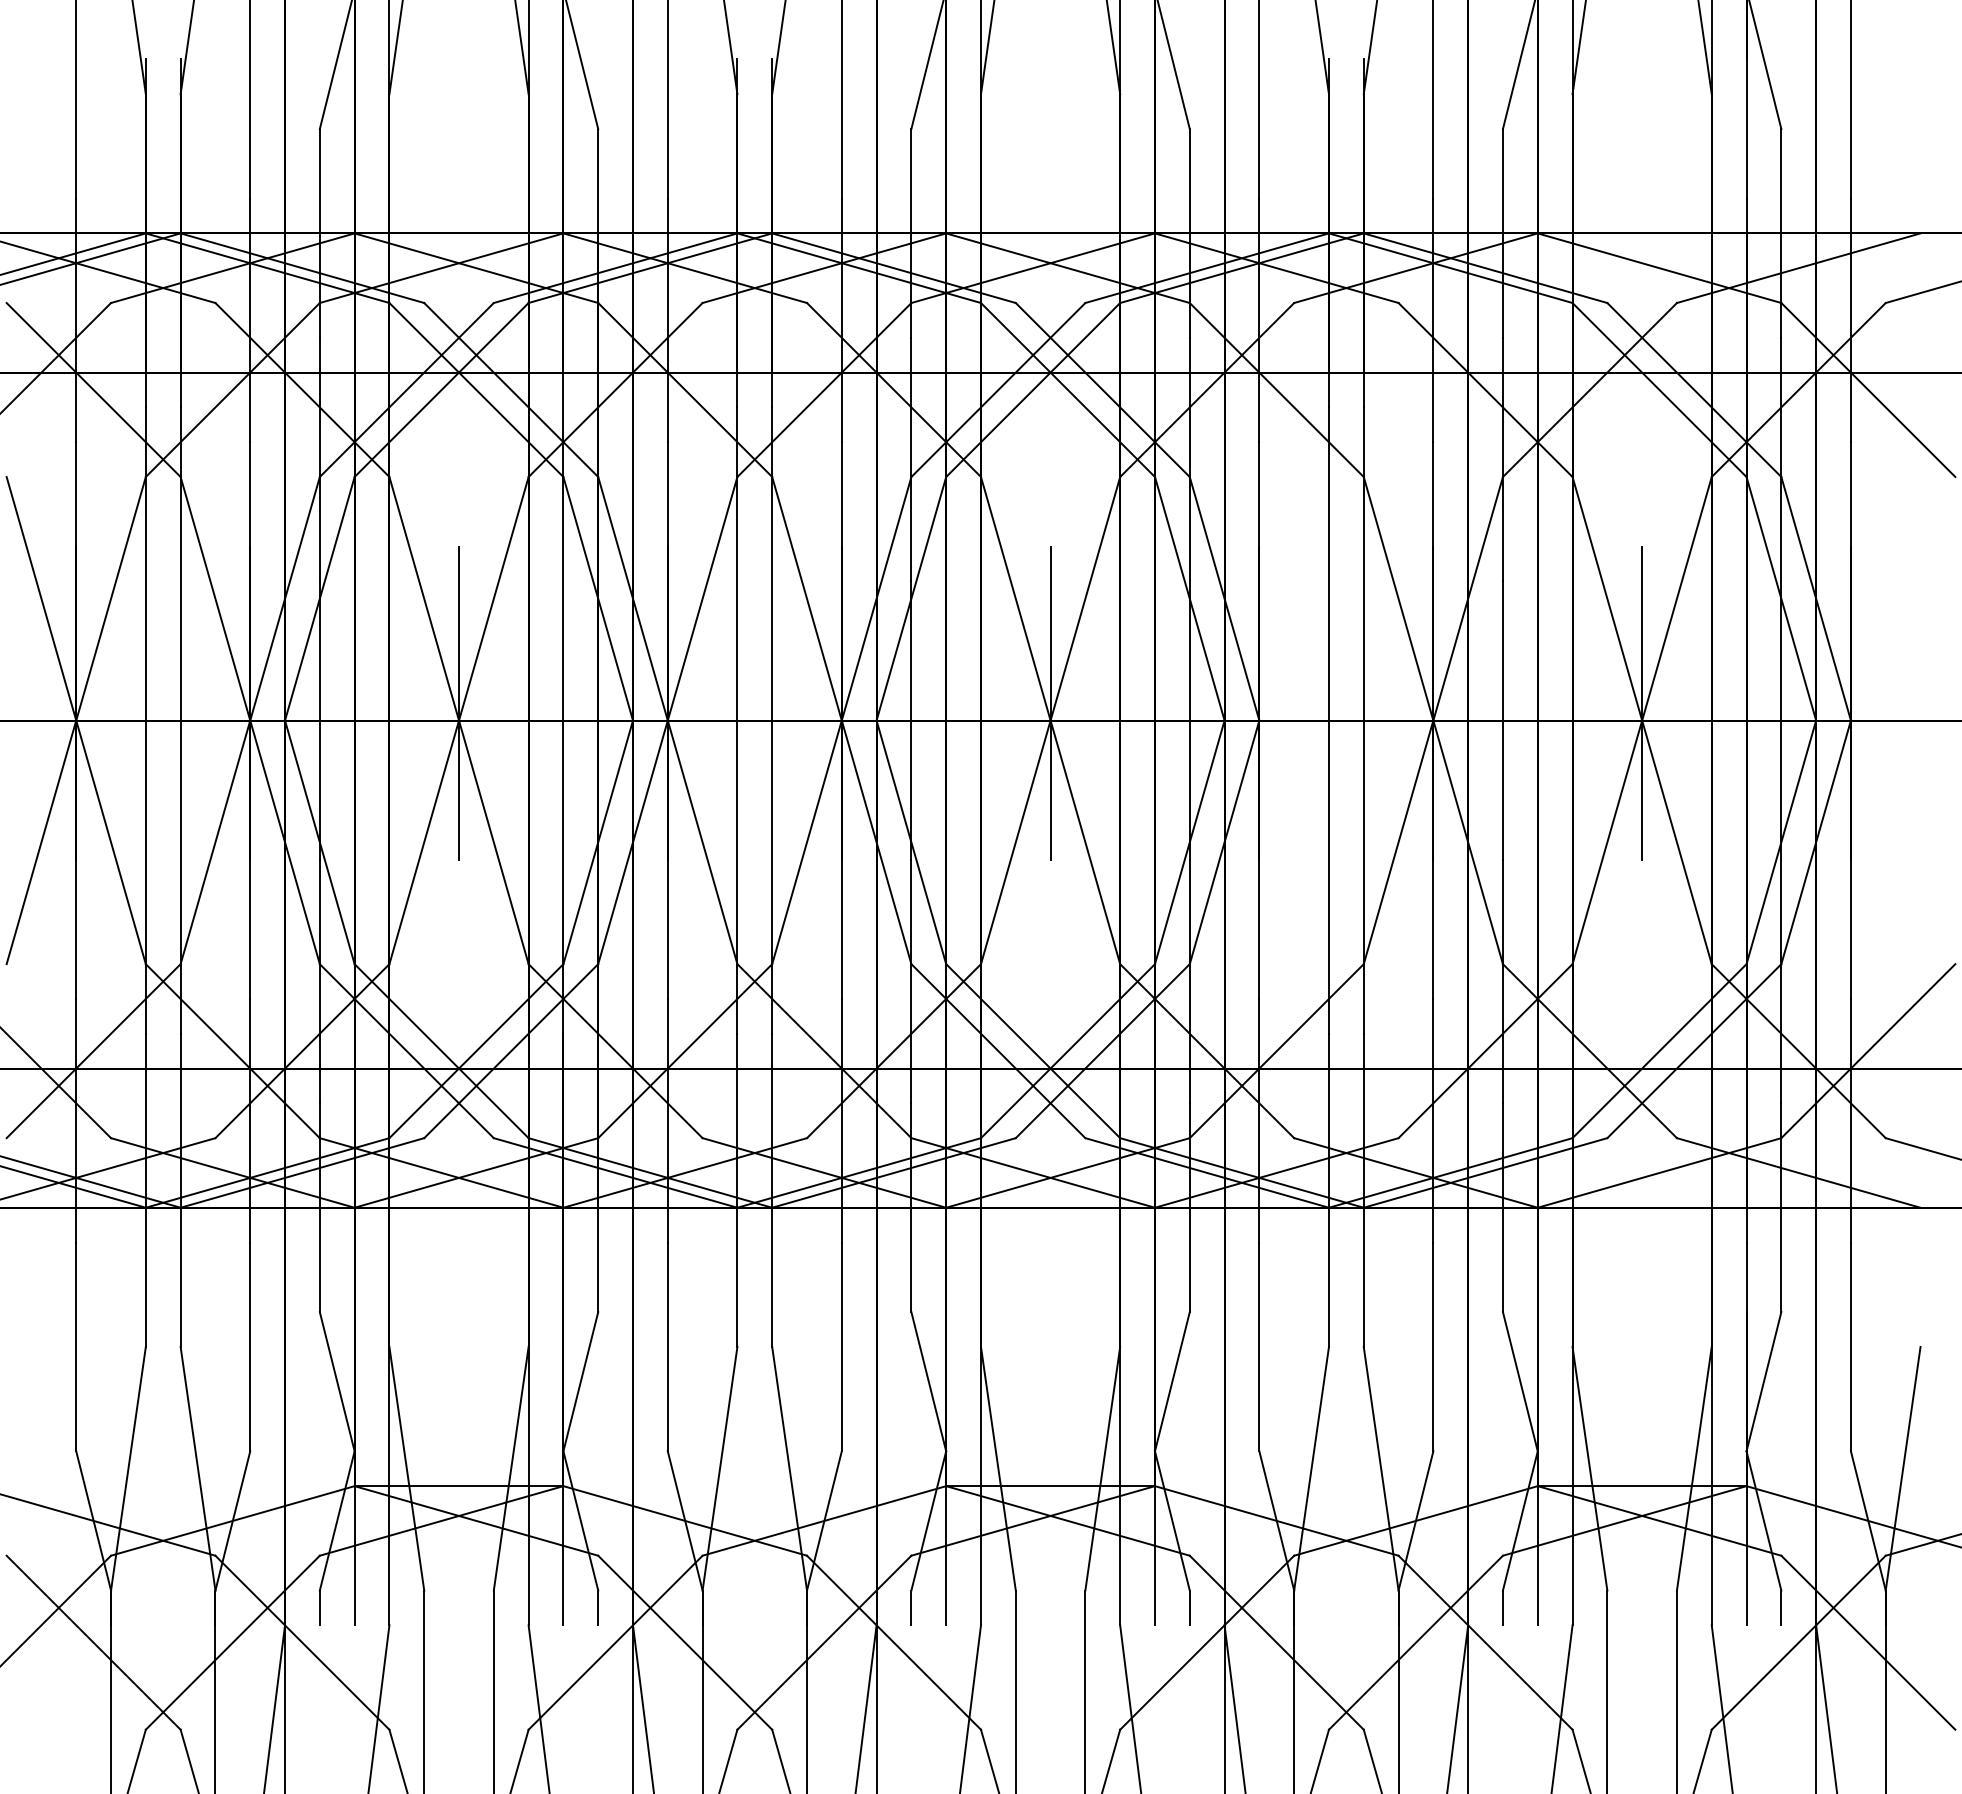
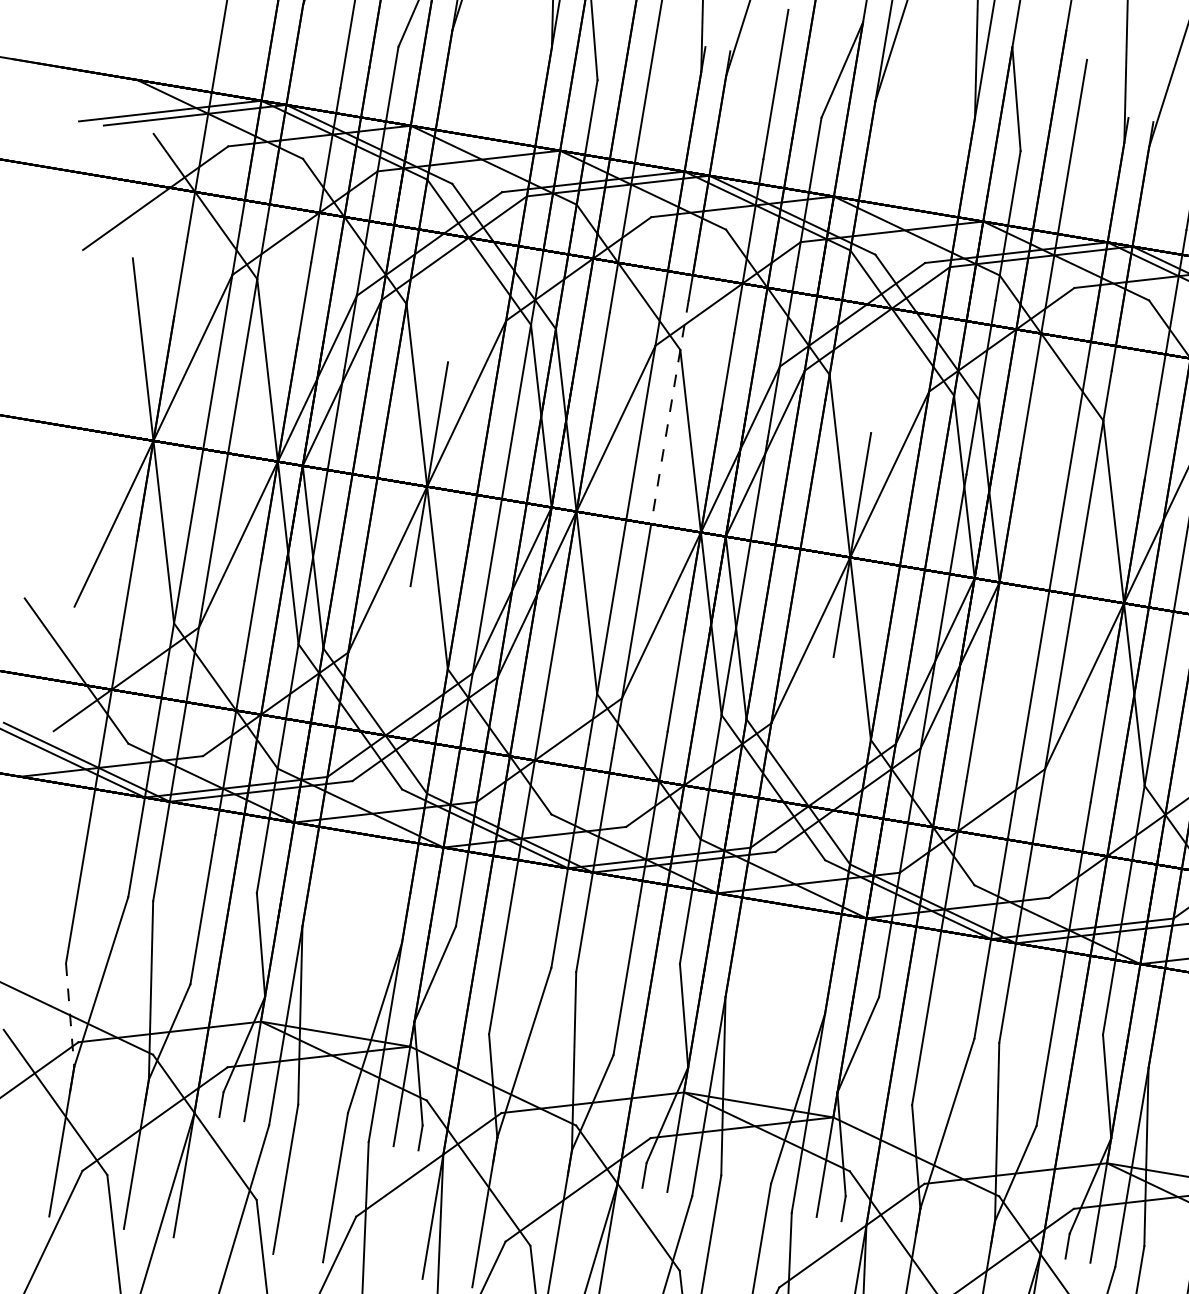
line: (772, 563) -> (670, 411), solid -> dashed
line: (93, 1520) -> (70, 1014), solid -> dashed

